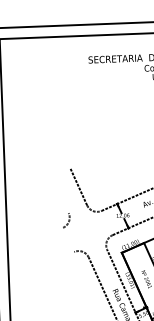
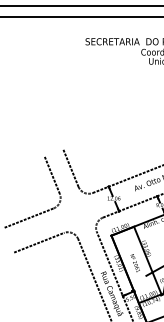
line: (59, 194) -> (51, 174), added
line: (38, 237) -> (28, 217), added
line: (49, 262) -> (38, 242), added

